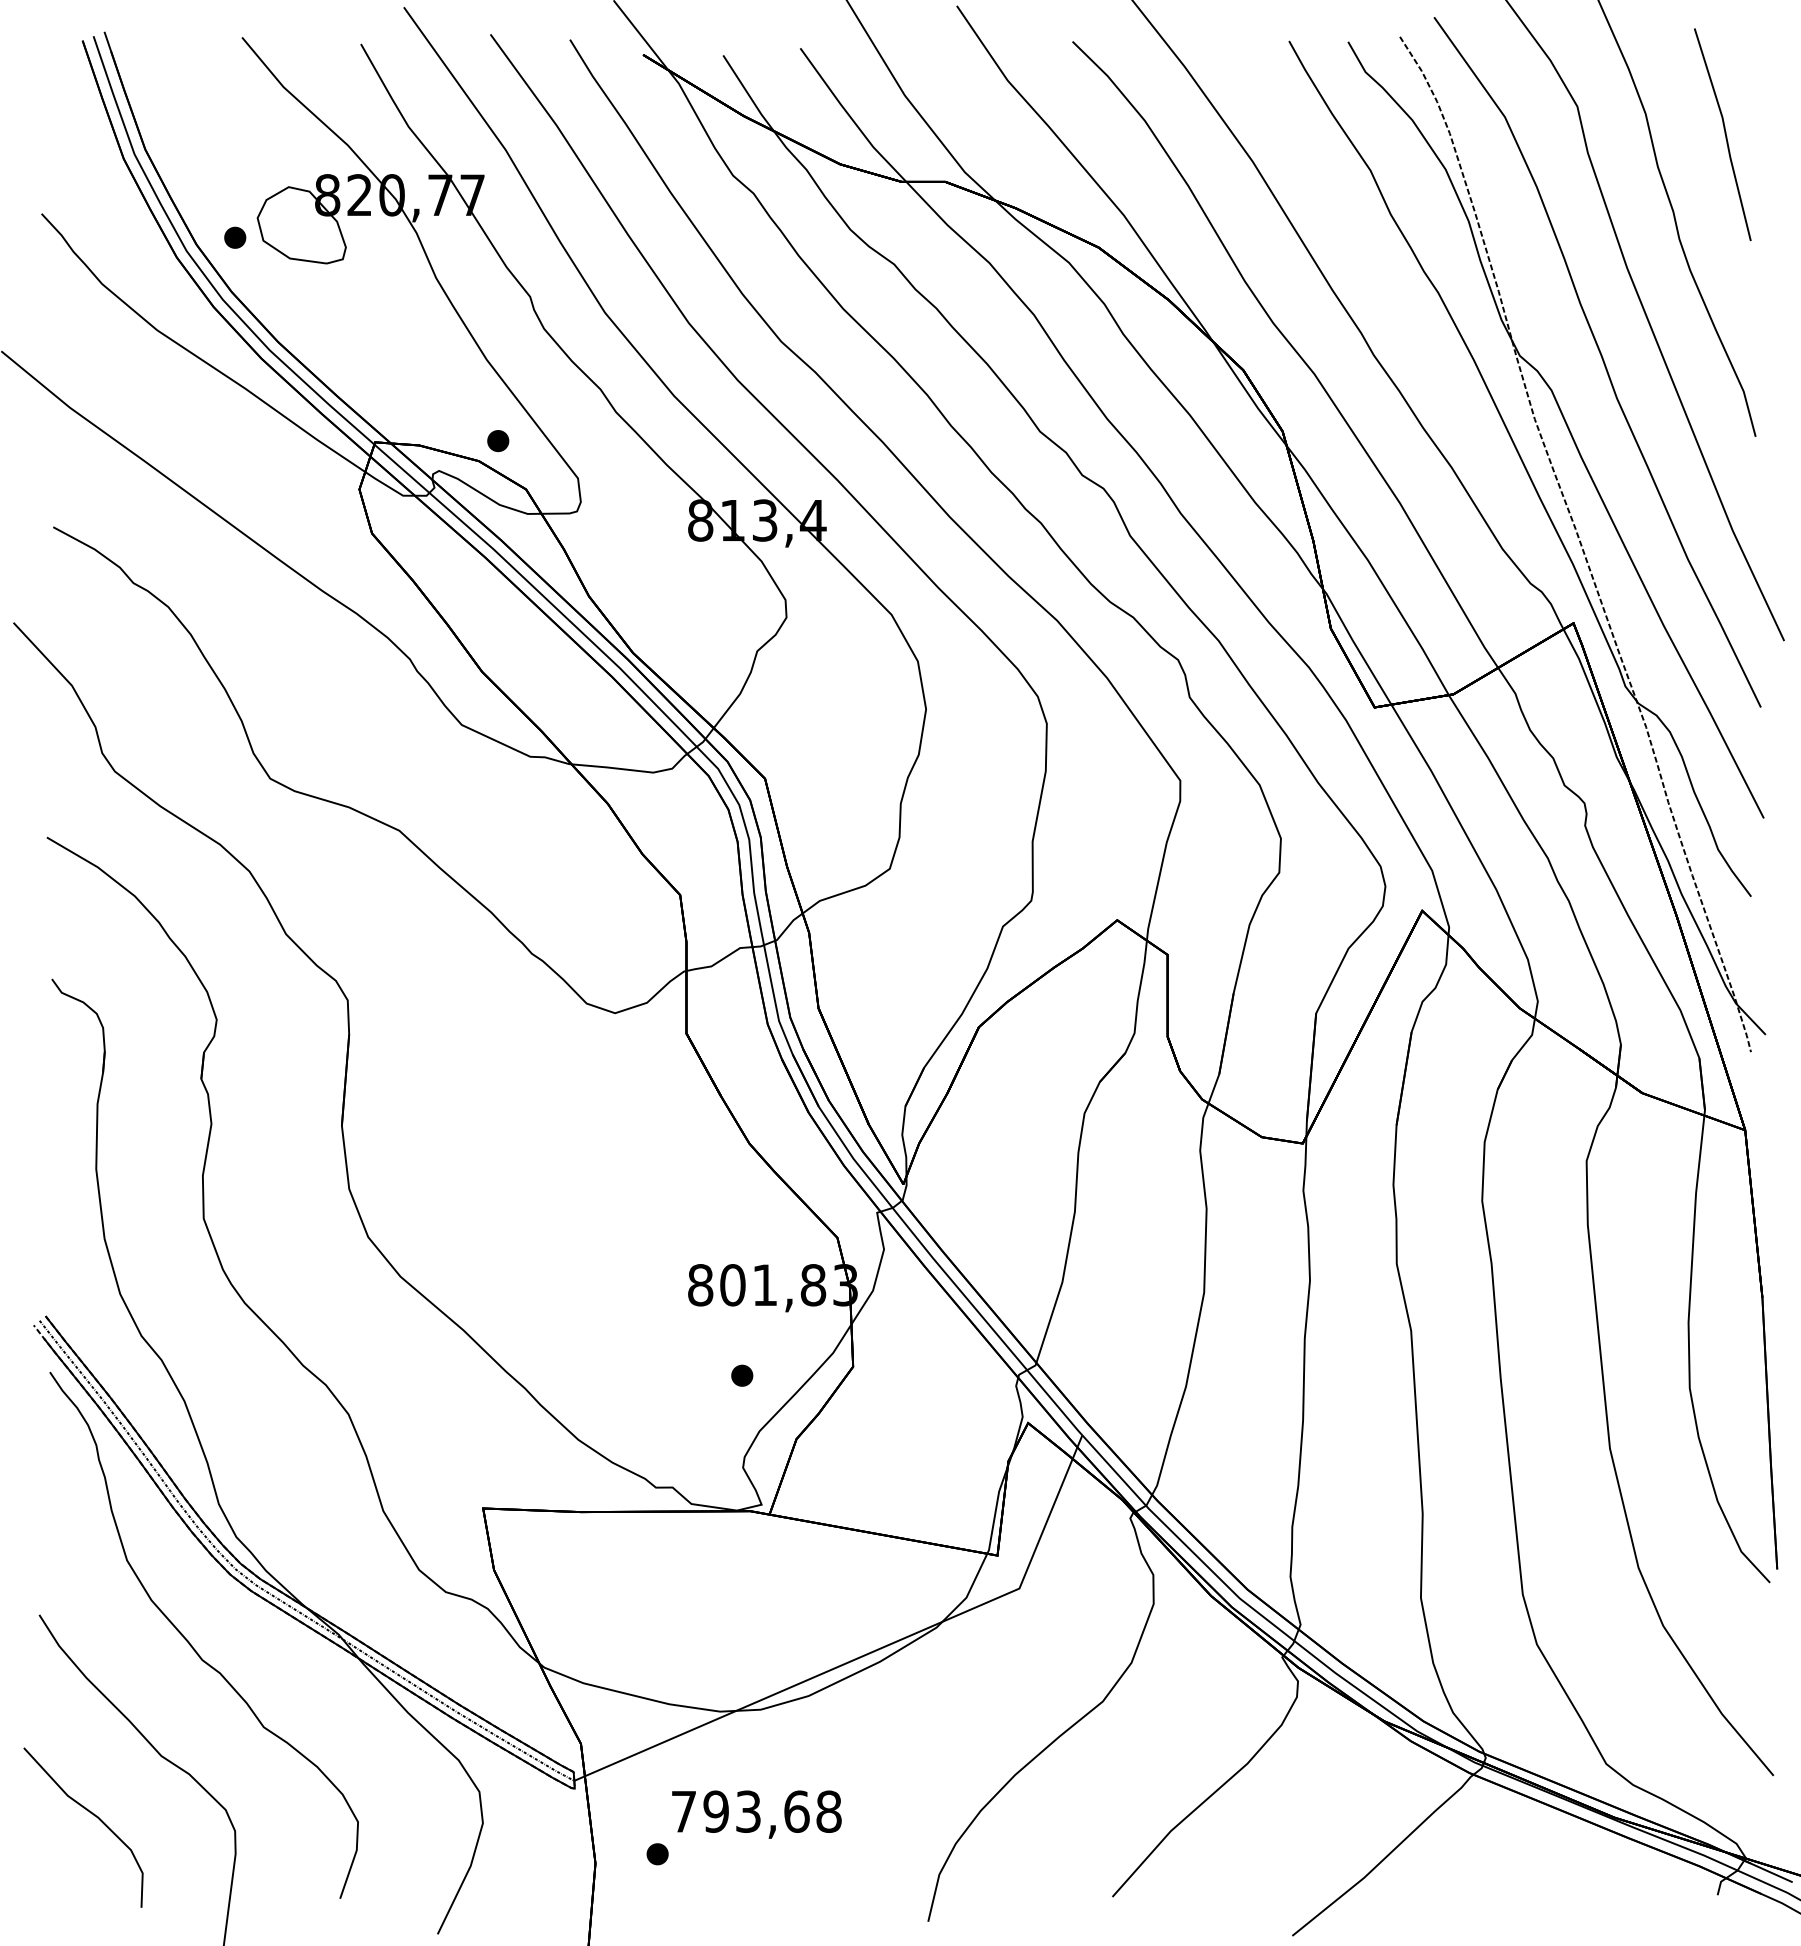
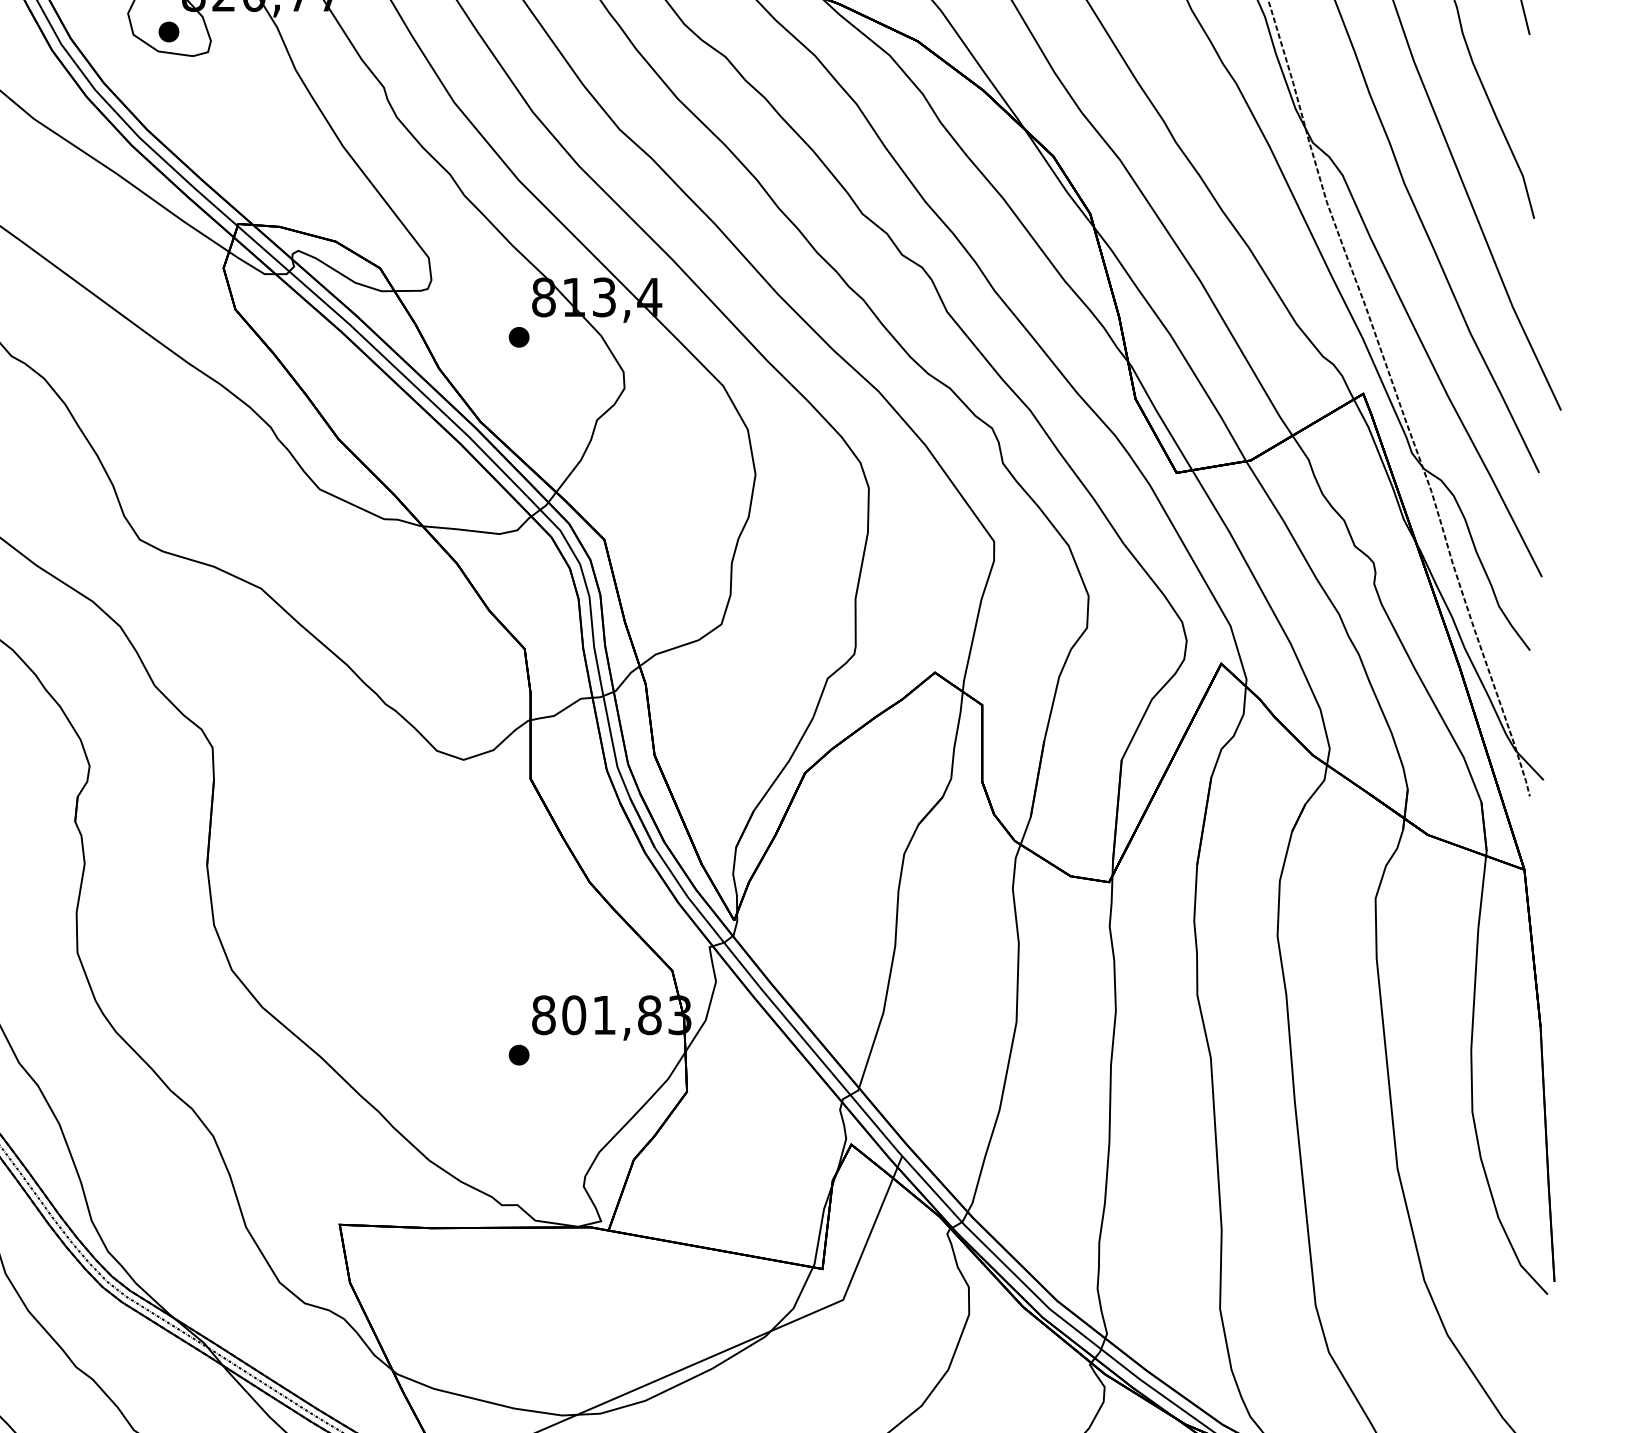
part: (235, 237) -> (169, 31), moved
part: (498, 440) -> (519, 336), moved
part: (742, 1375) -> (519, 1054), moved

